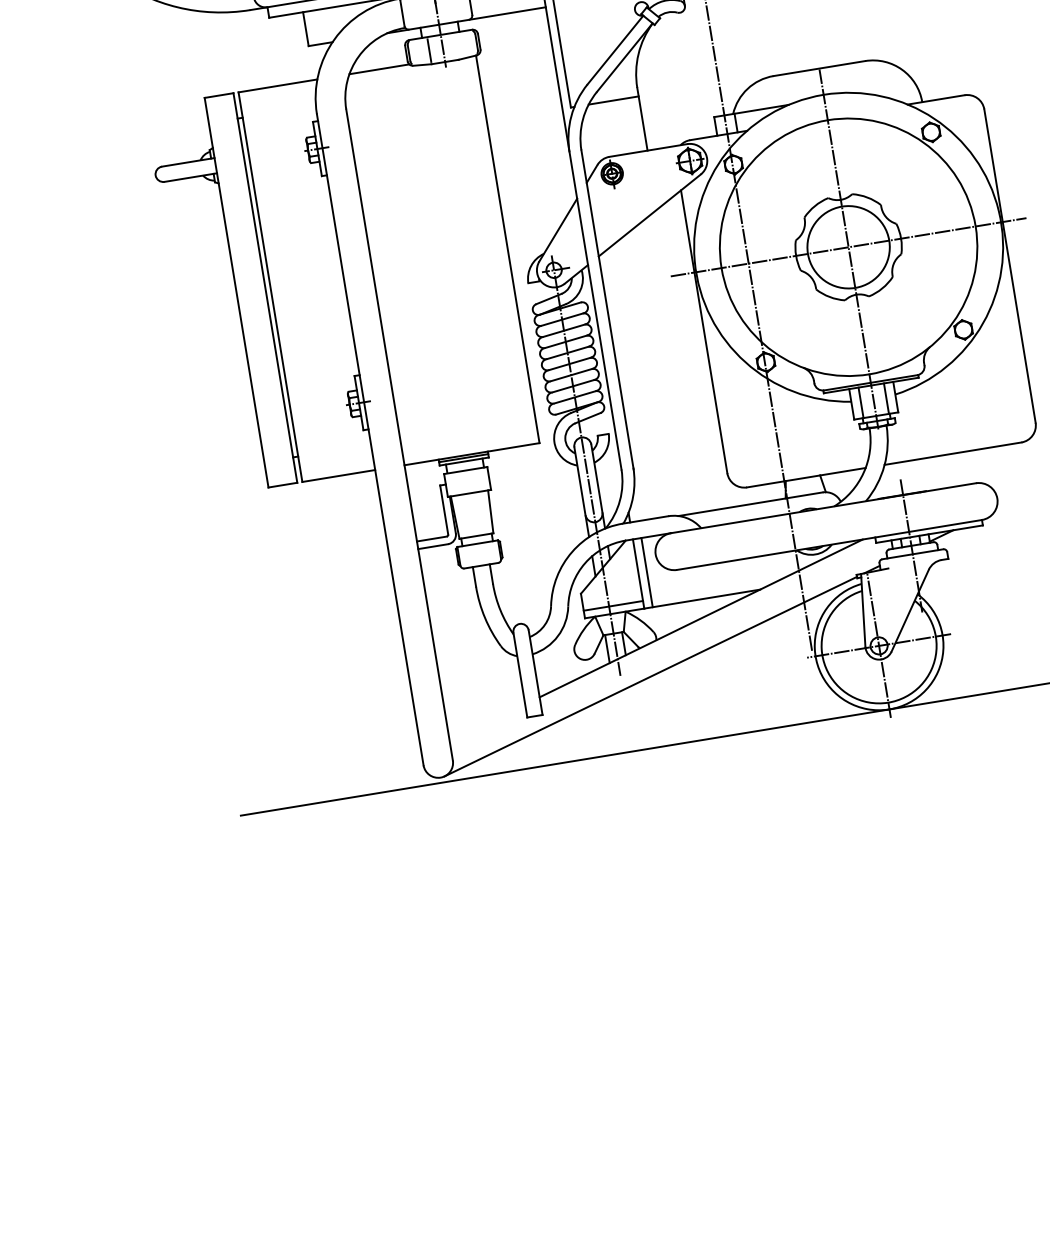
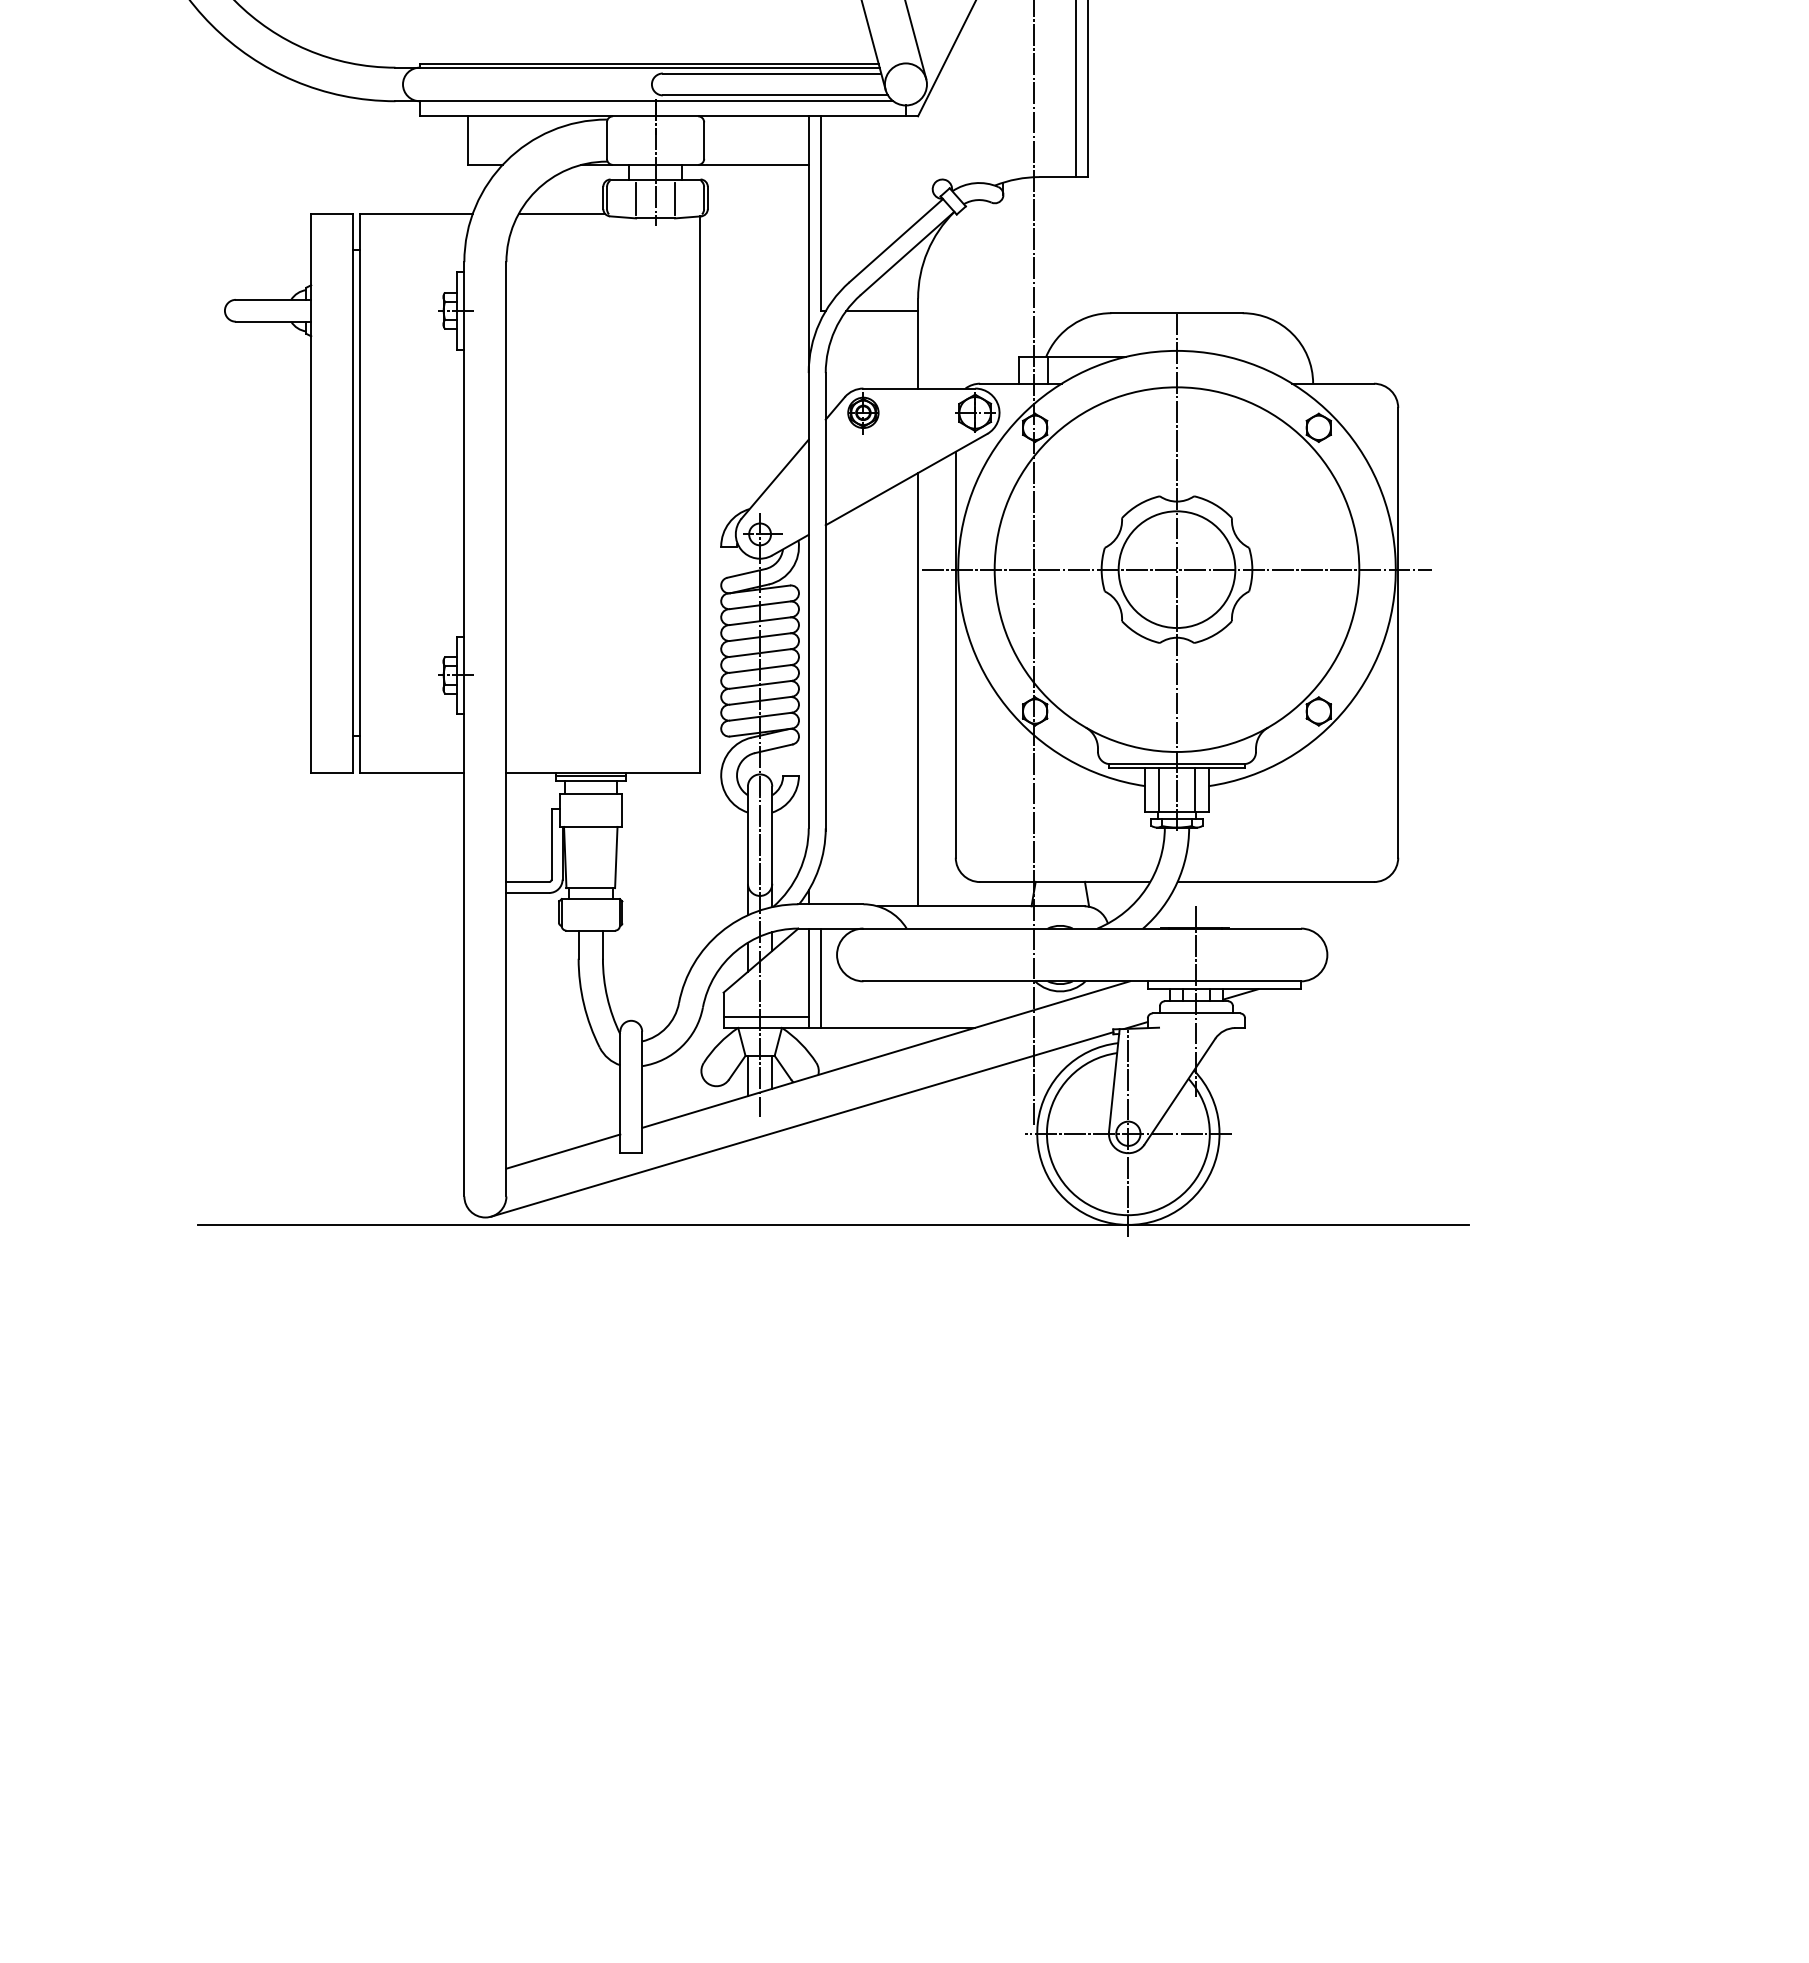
line: (456, 45) -> (675, 198), added
line: (682, 360) -> (918, 689), added
line: (487, 722) -> (563, 1151), added

